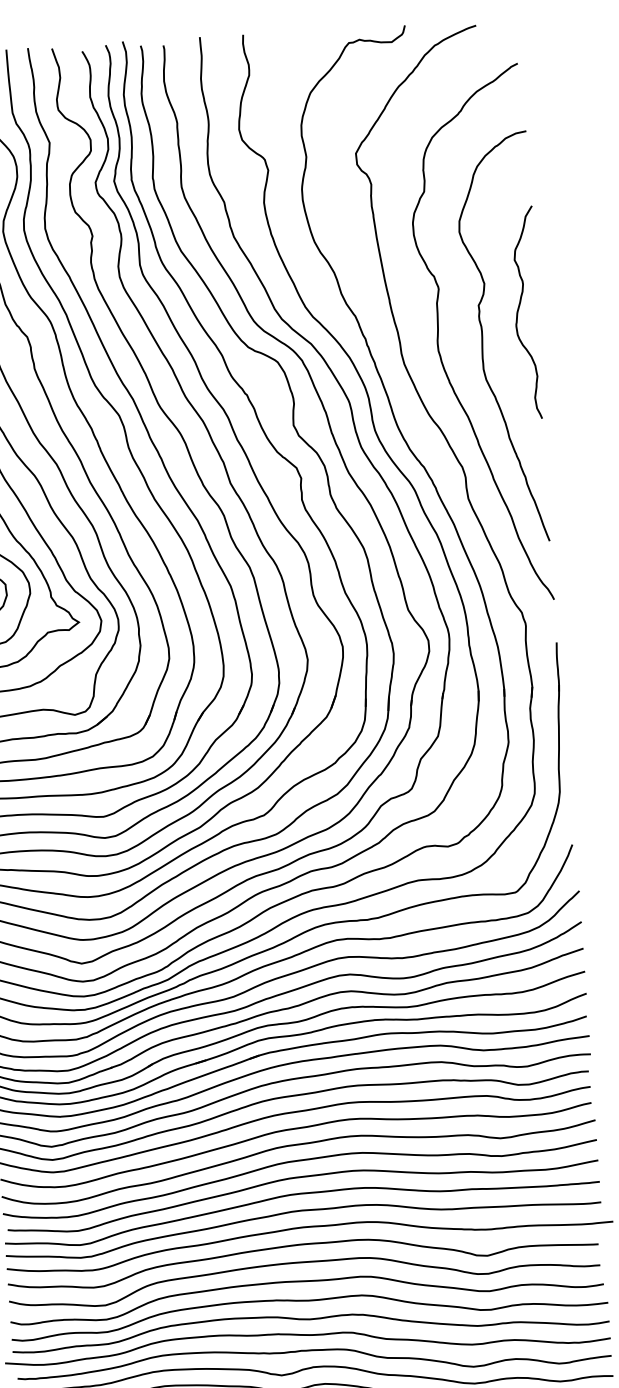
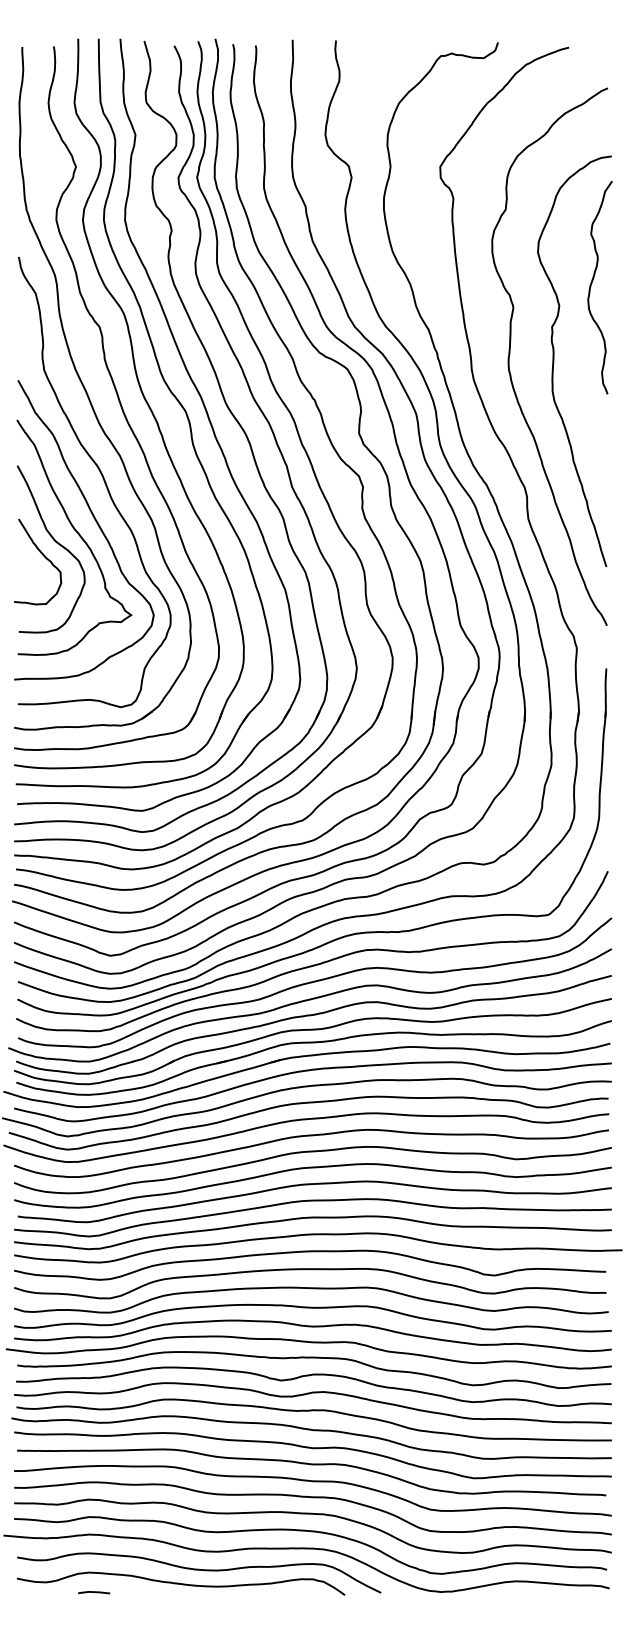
curve: (519, 309) -> (592, 283), moved

